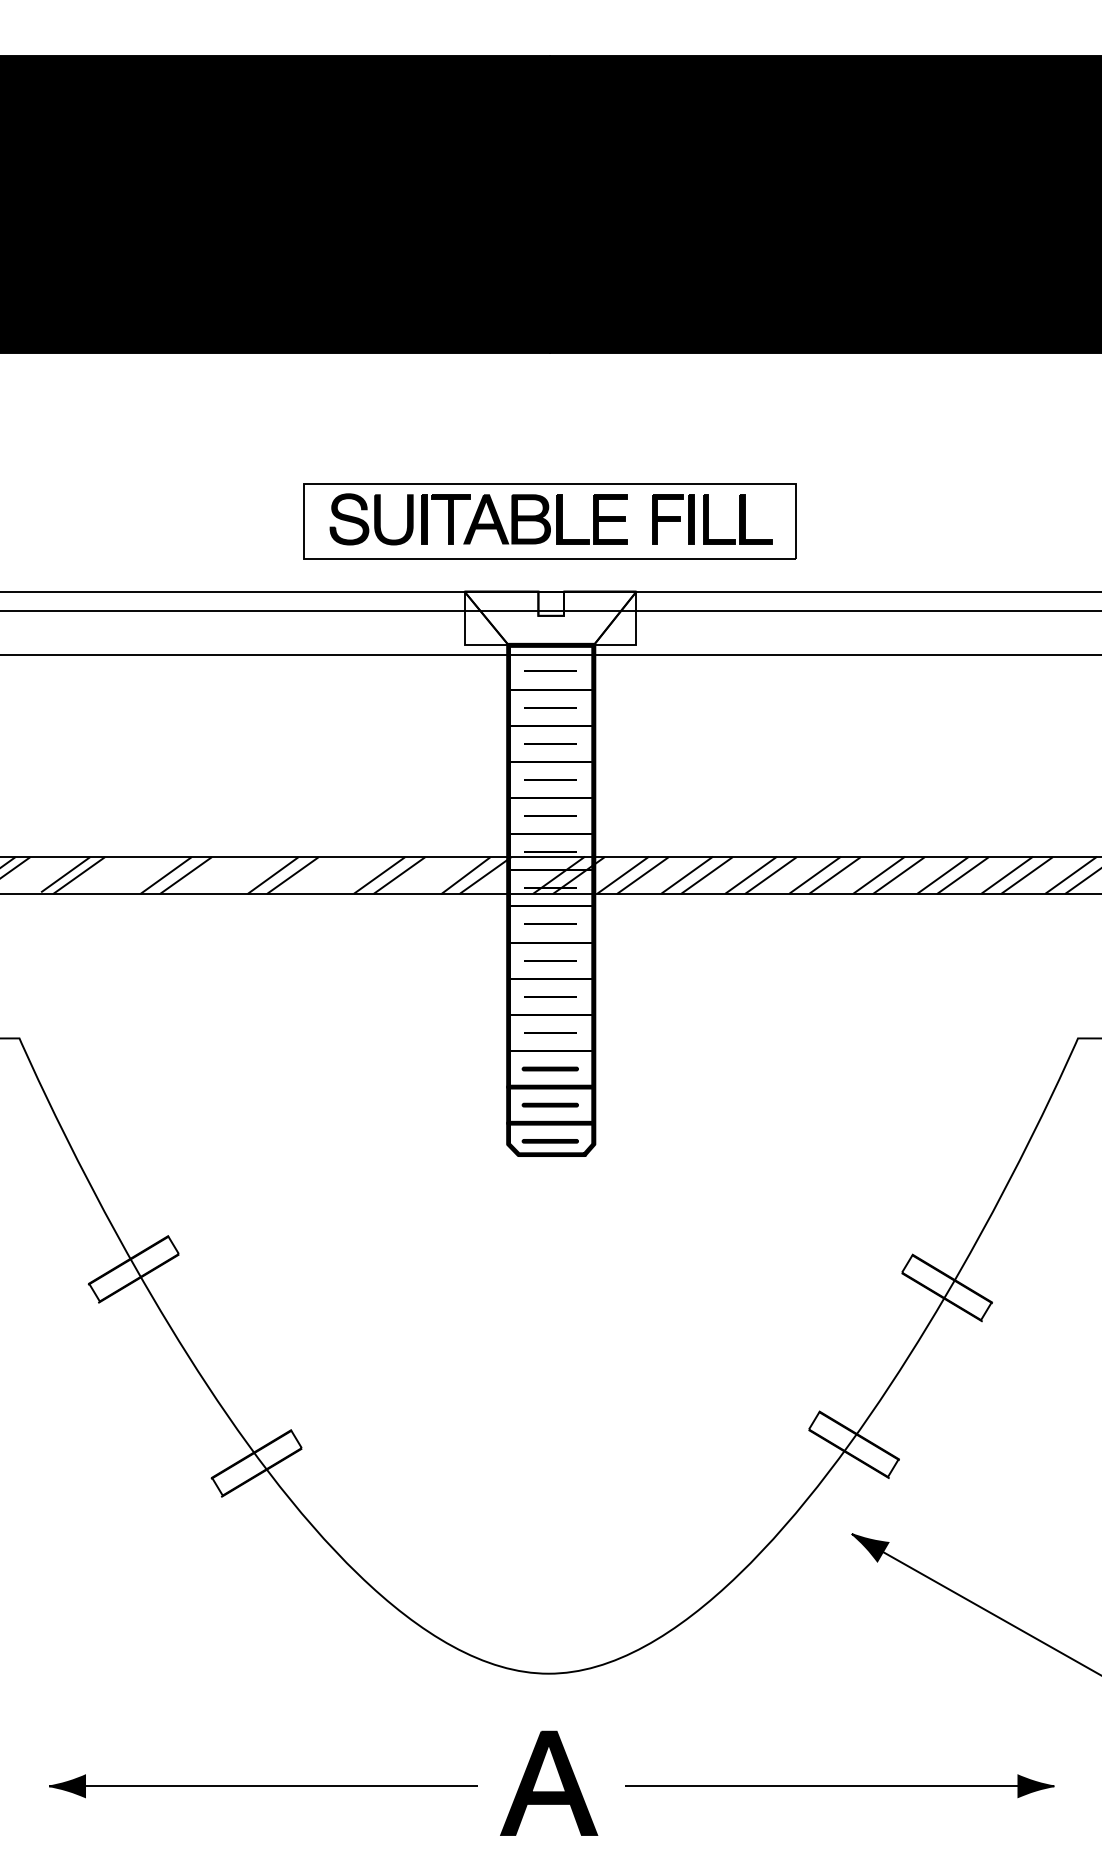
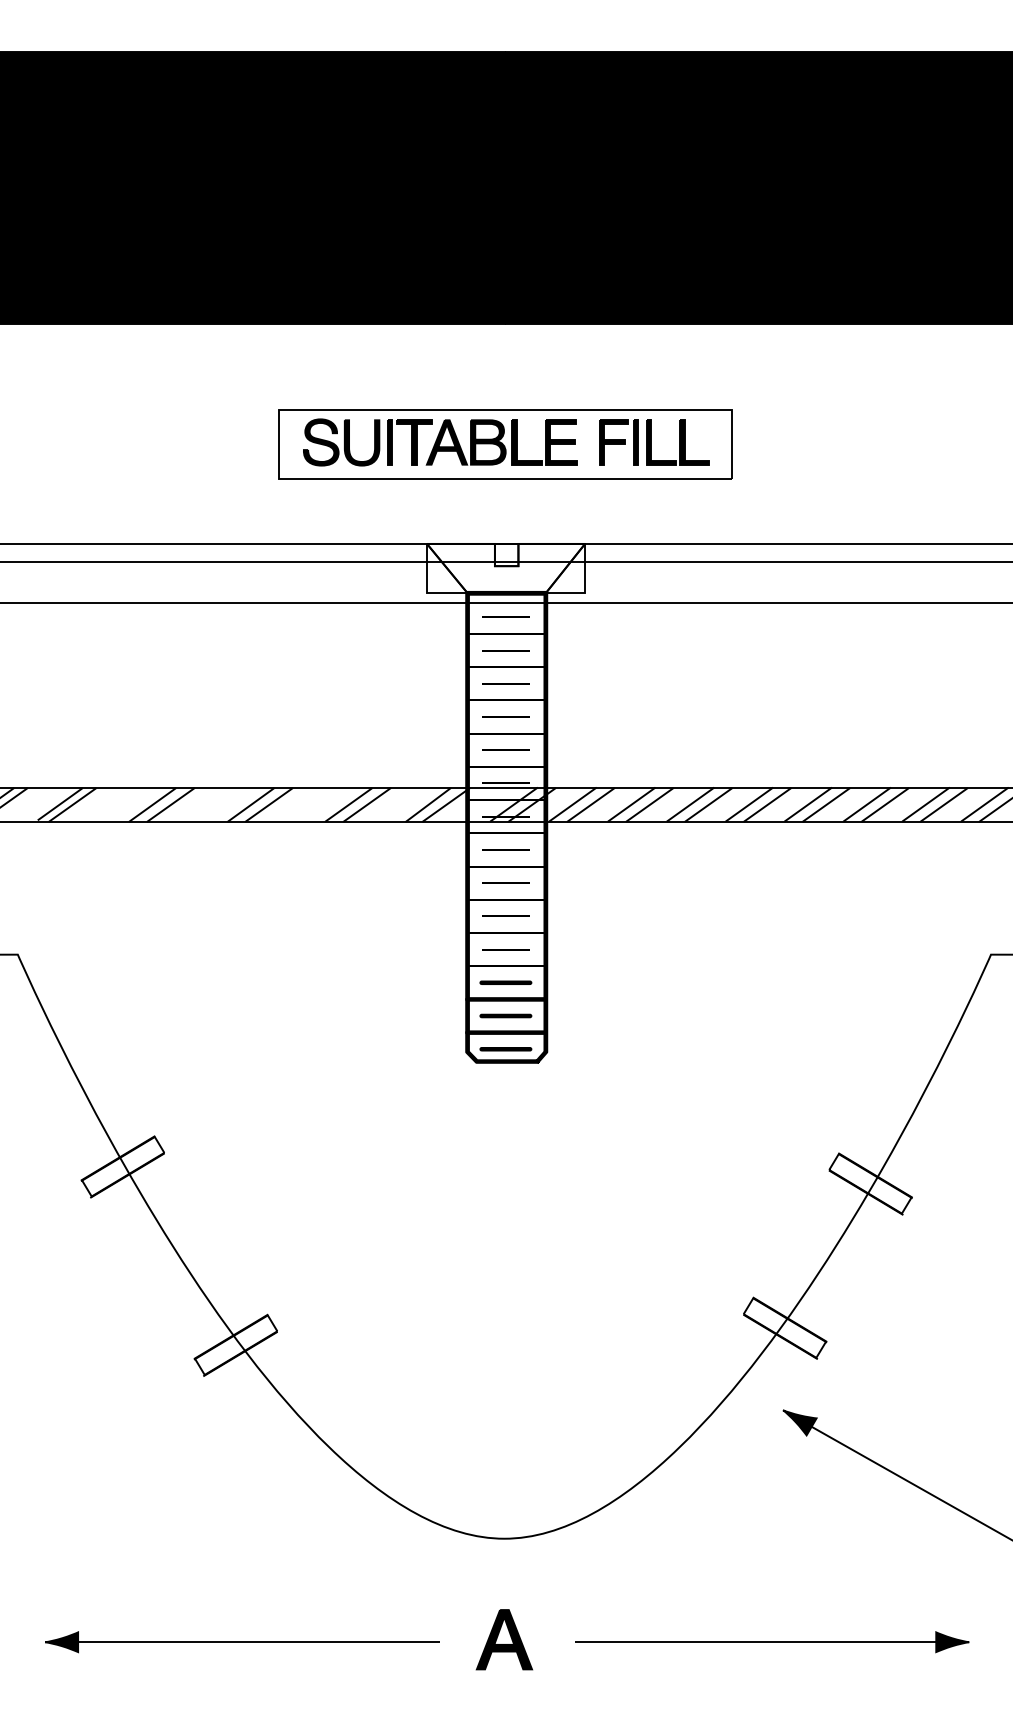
part: (549, 521) -> (505, 444), moved
part: (547, 1783) -> (503, 1639), size x0.62

